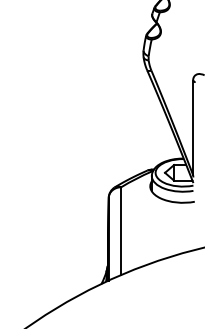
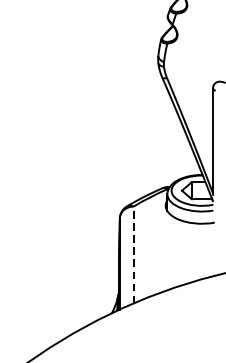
line: (121, 231) -> (133, 255), solid -> dashed

